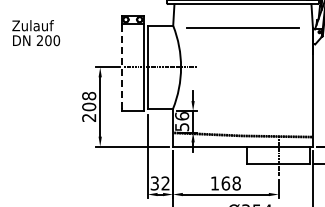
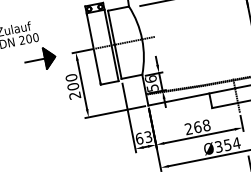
part: (56, 67) -> (40, 59), added
line: (121, 67) -> (93, 49), dashed -> solid
text: (88, 95) -> (70, 77), 208 -> 200
text: (159, 183) -> (143, 138), 32 -> 63
text: (214, 183) -> (188, 129), 168 -> 268

